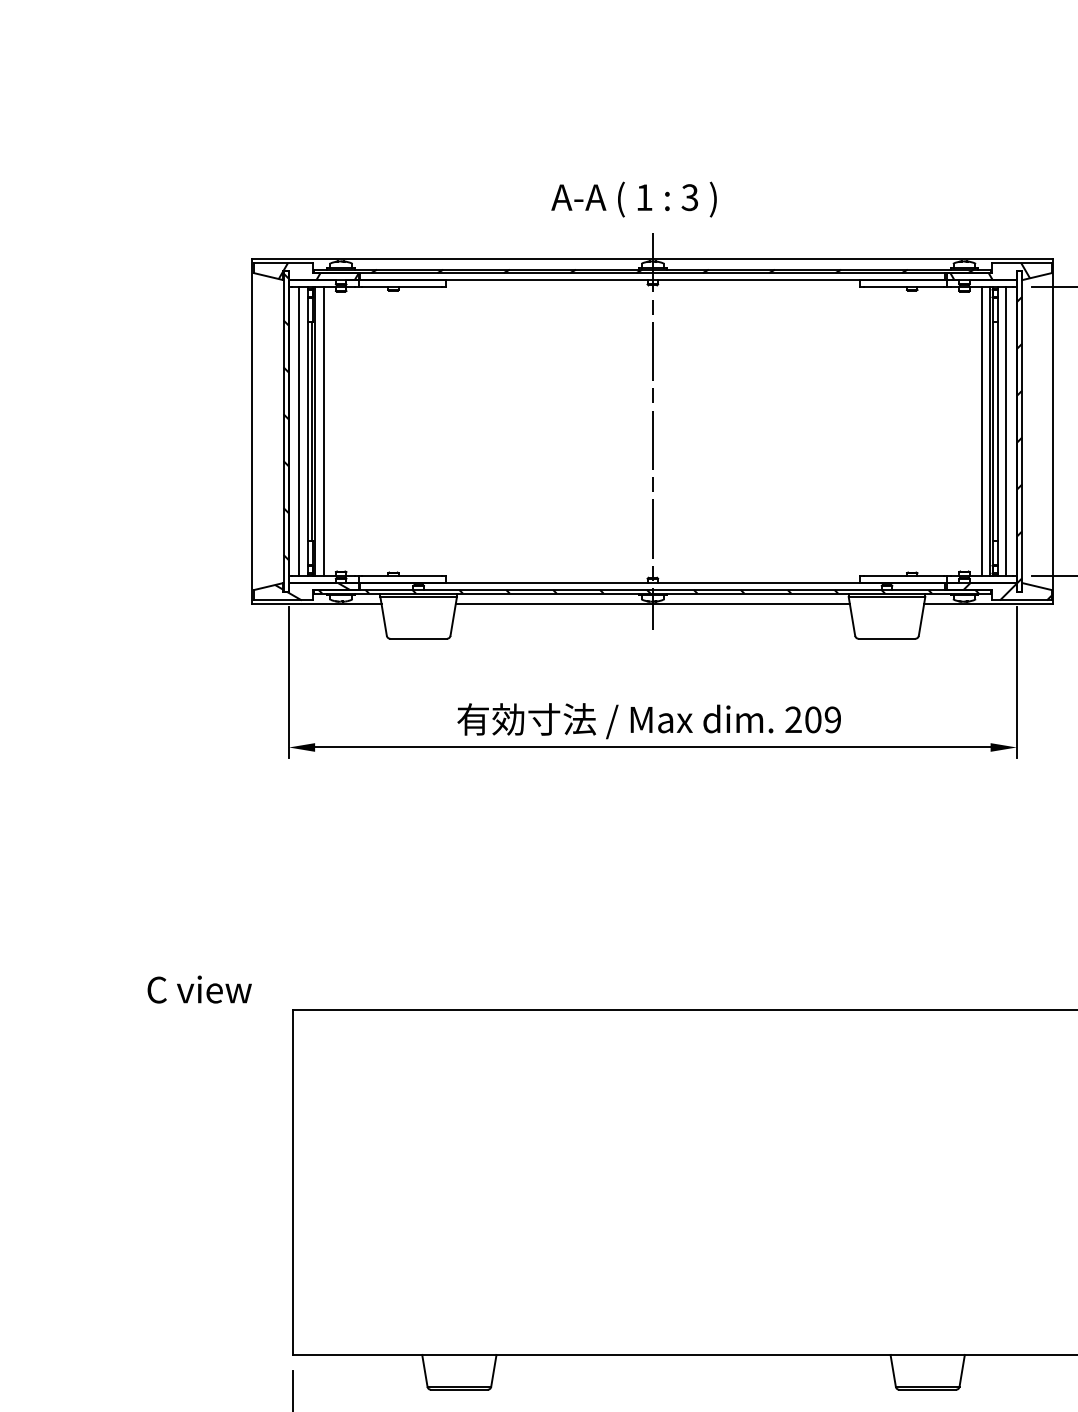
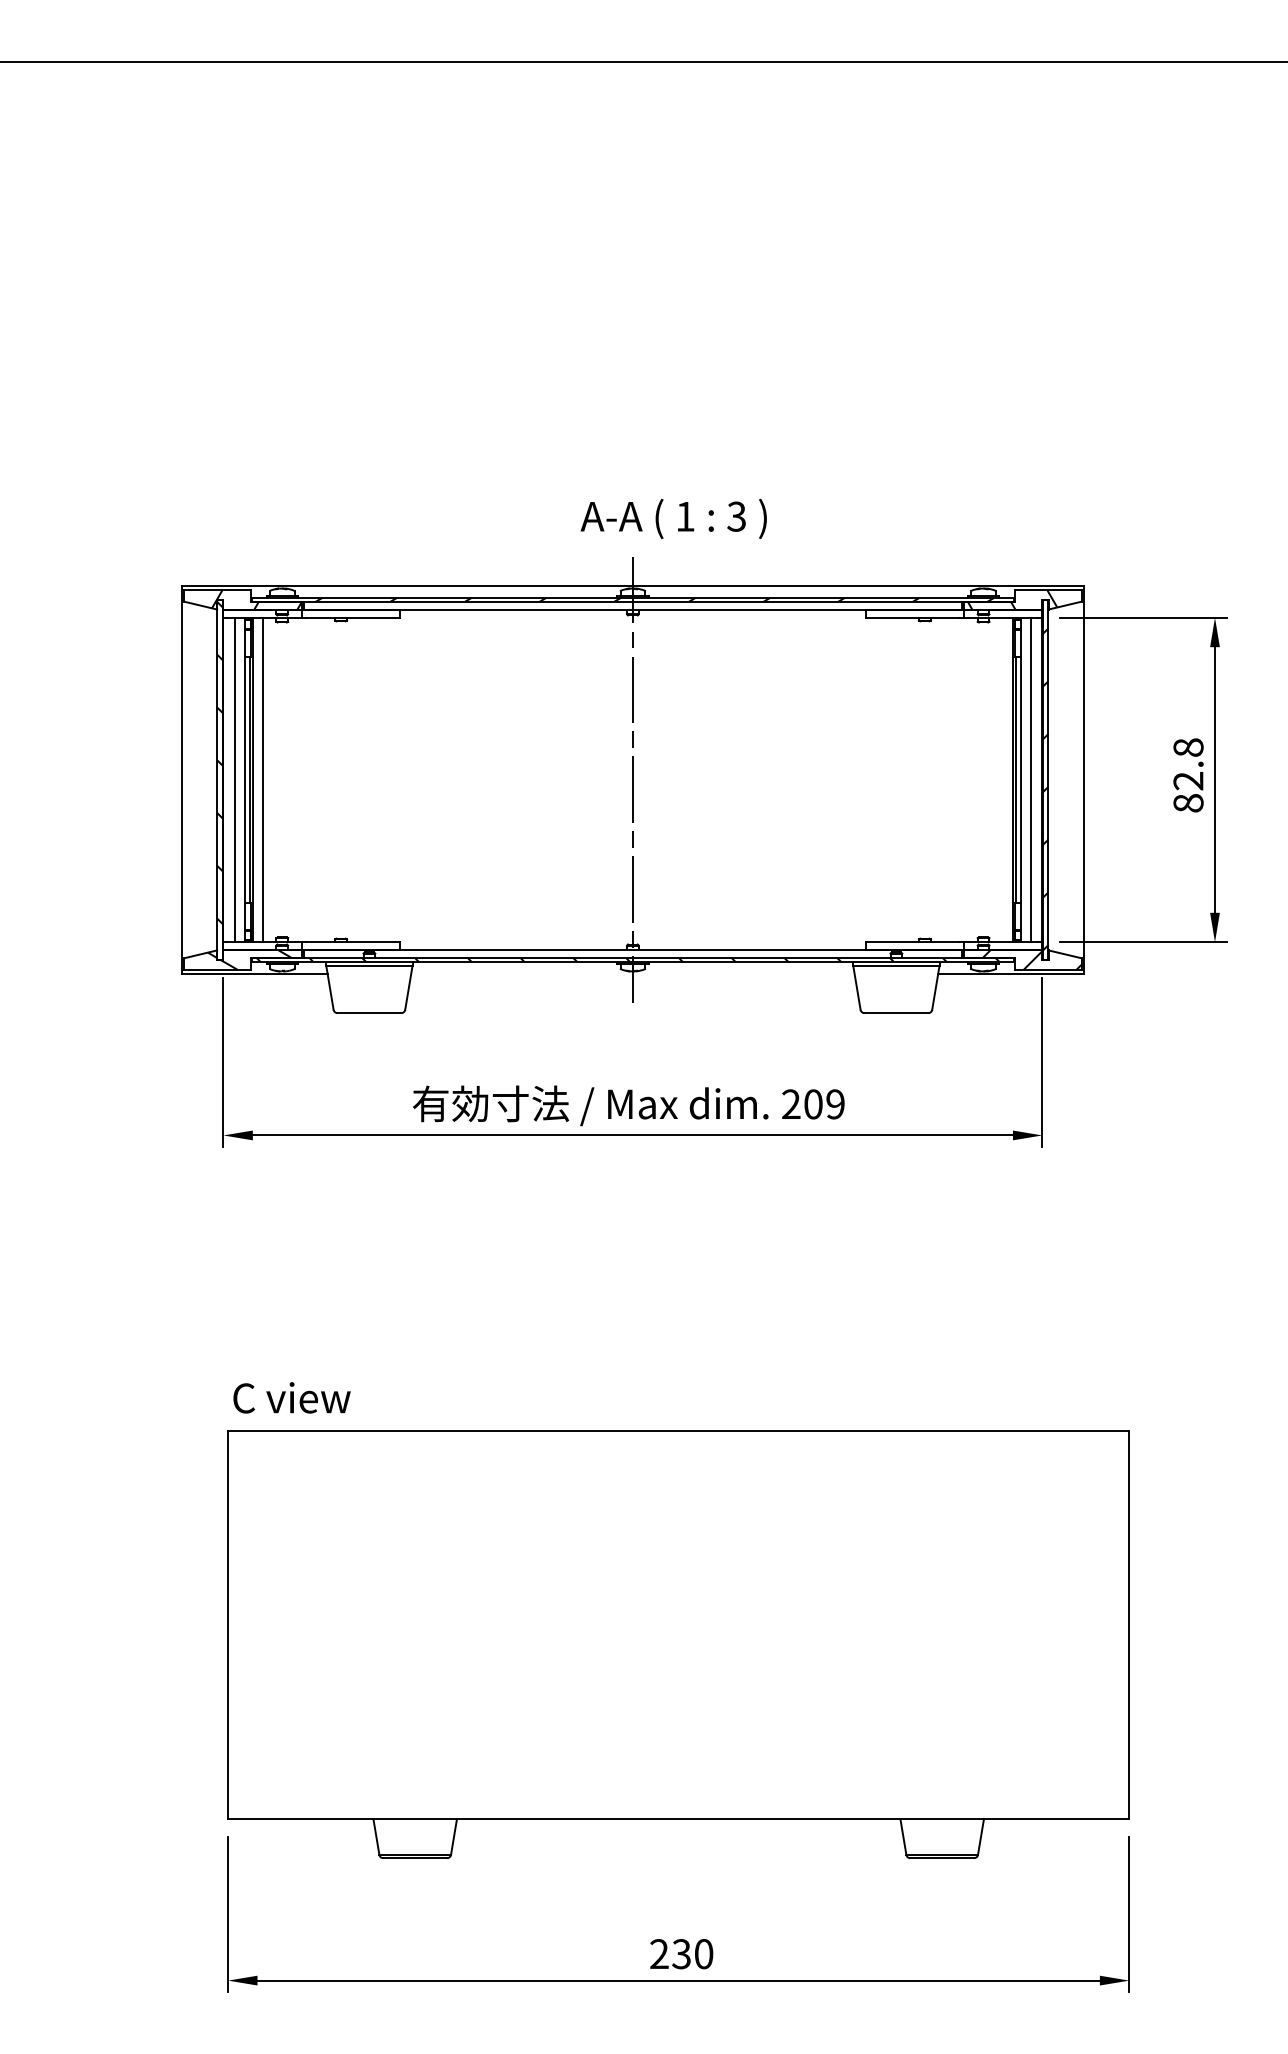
text: (633, 199) -> (673, 518), moved
line: (982, 431) -> (1003, 779), removed
line: (652, 603) -> (632, 973), removed
text: (199, 989) -> (291, 1397), moved

